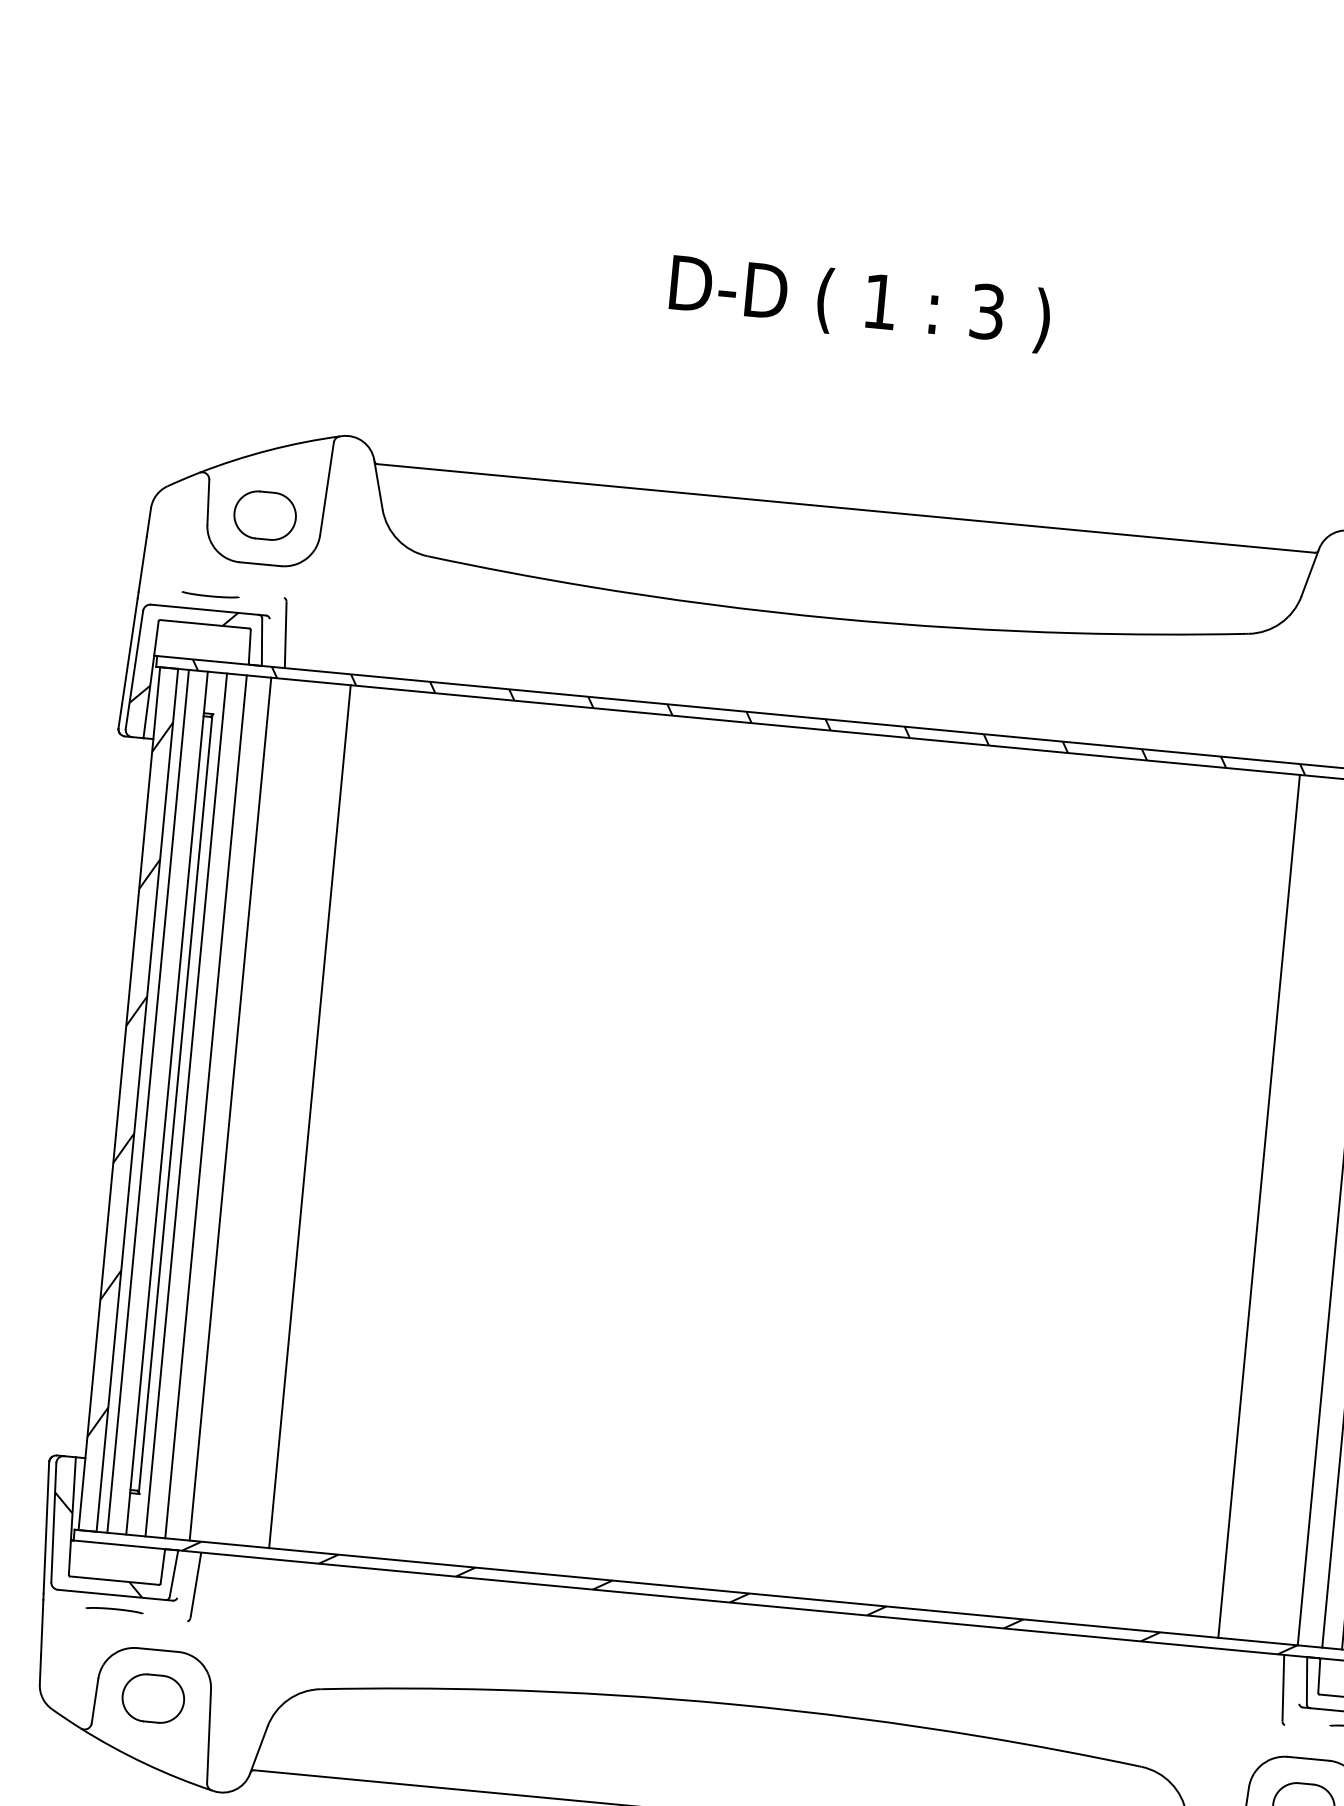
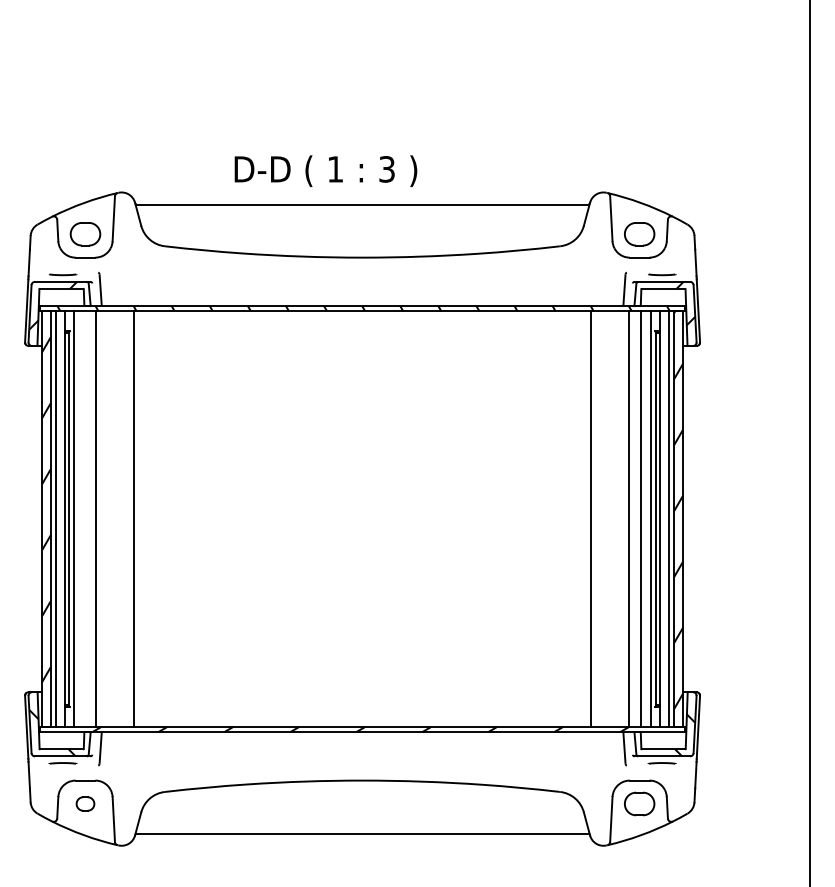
text: (859, 302) -> (325, 170), moved
line: (205, 1105) -> (83, 518), removed
part: (153, 1697) -> (85, 803), size x0.6

